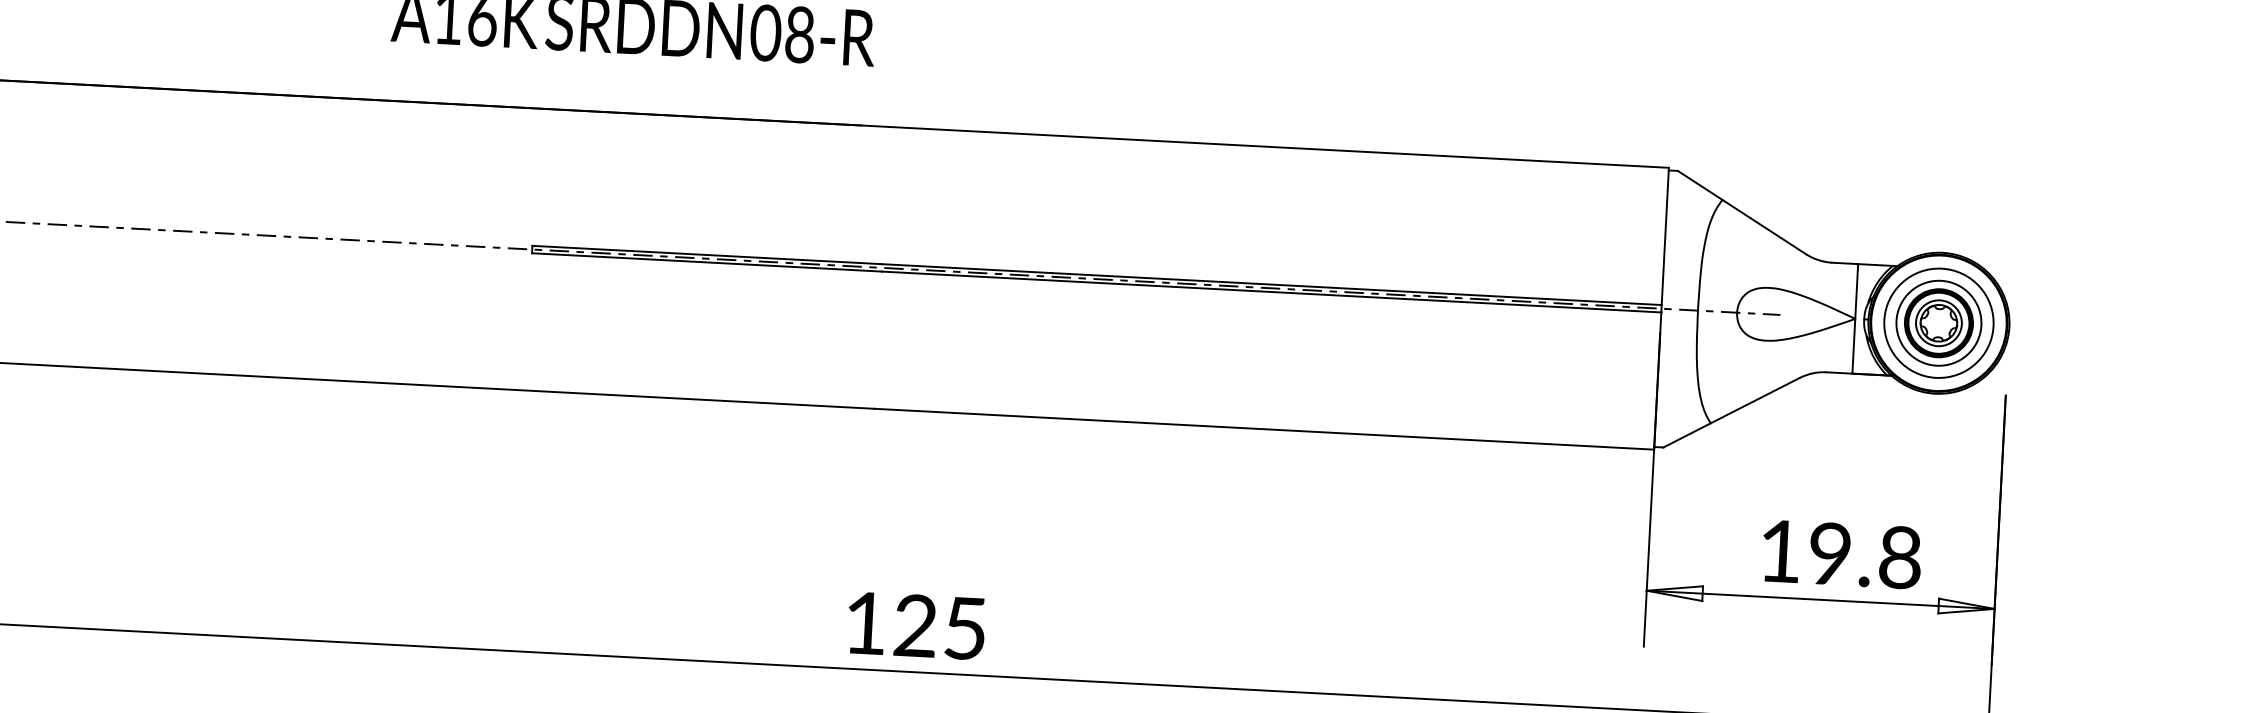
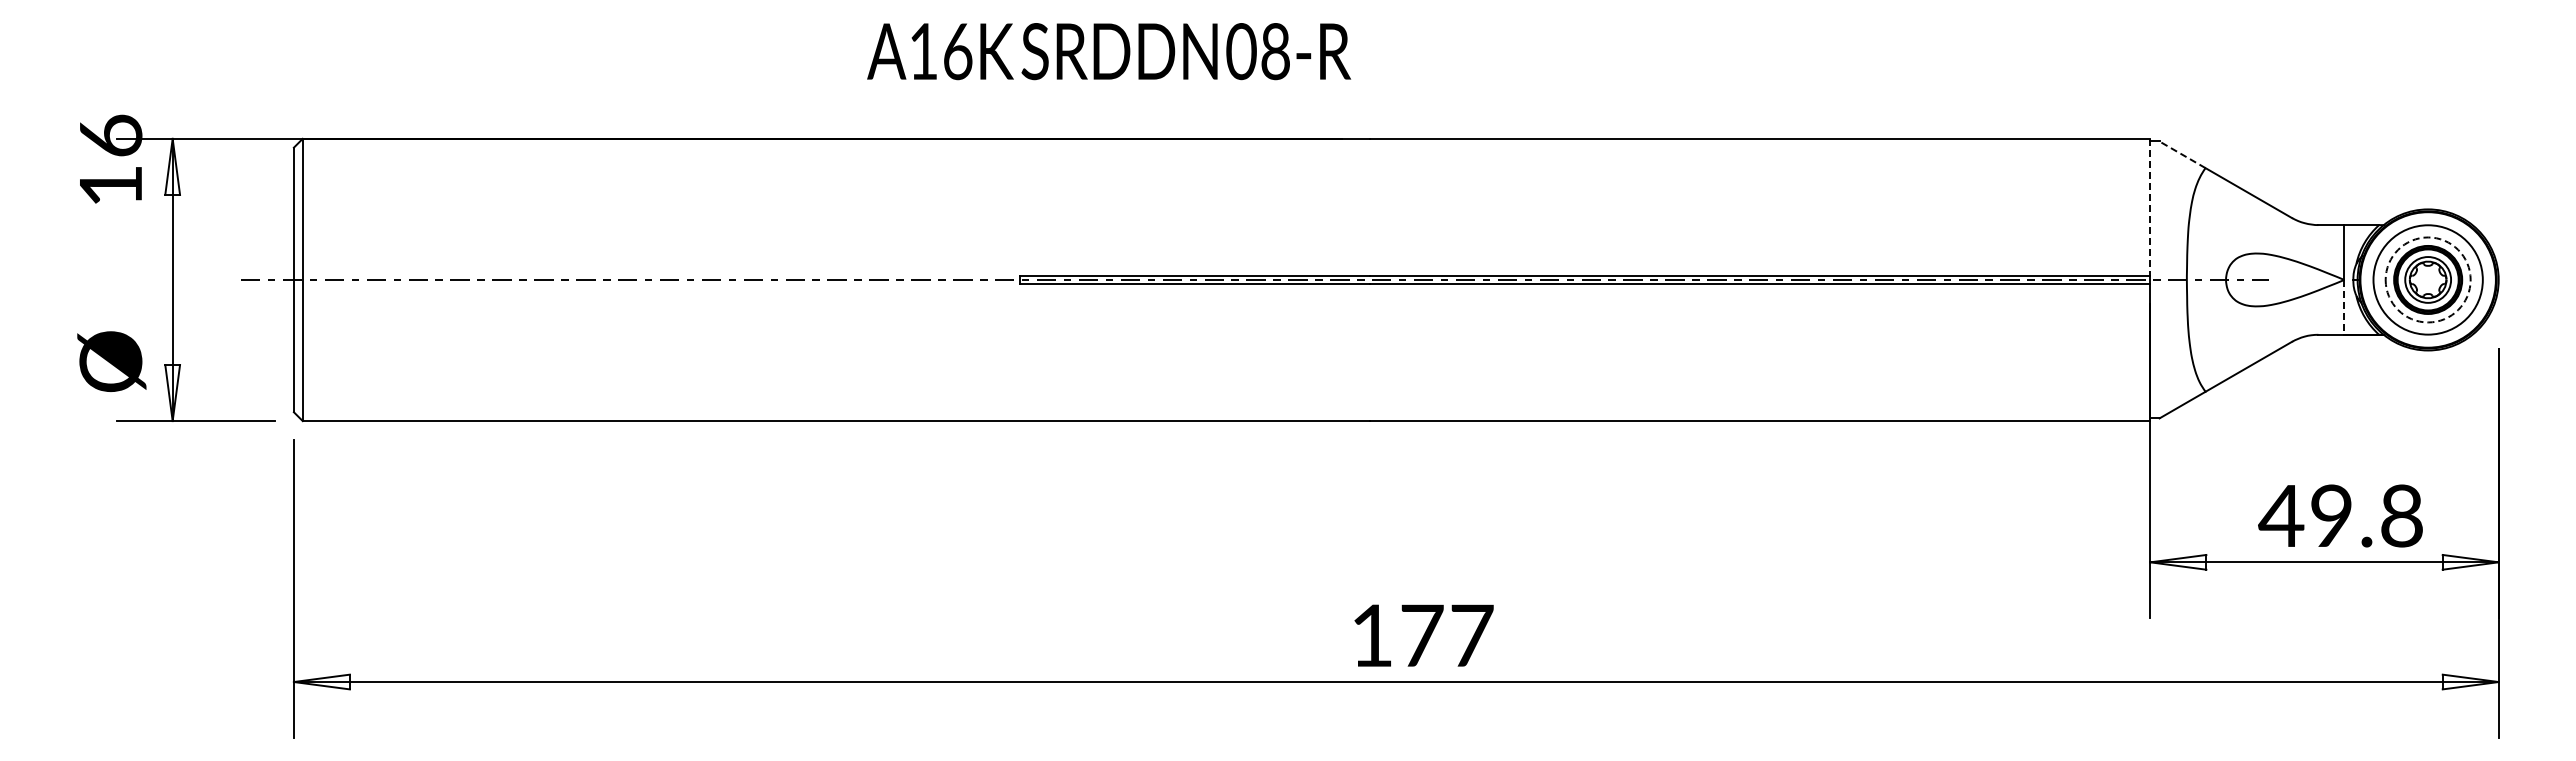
line: (1700, 185) -> (2182, 154), solid -> dashed
line: (1665, 236) -> (2150, 207), solid -> dashed
circle: (1938, 322) -> (2427, 279), solid -> dashed
line: (1853, 346) -> (2344, 307), solid -> dashed
text: (1780, 550) -> (2281, 515), 19.8 -> 49.8
text: (941, 627) -> (1447, 635), 125 -> 177

